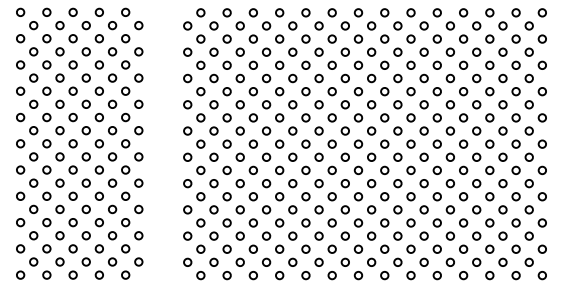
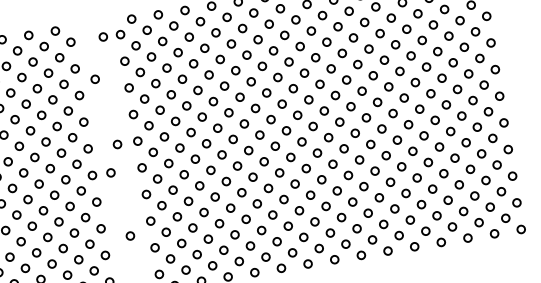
circle: (170, 25) -> (103, 36), added
circle: (155, 64) -> (94, 79), added
circle: (167, 130) -> (117, 143), added
circle: (156, 156) -> (110, 172), added
circle: (165, 220) -> (129, 235), added

